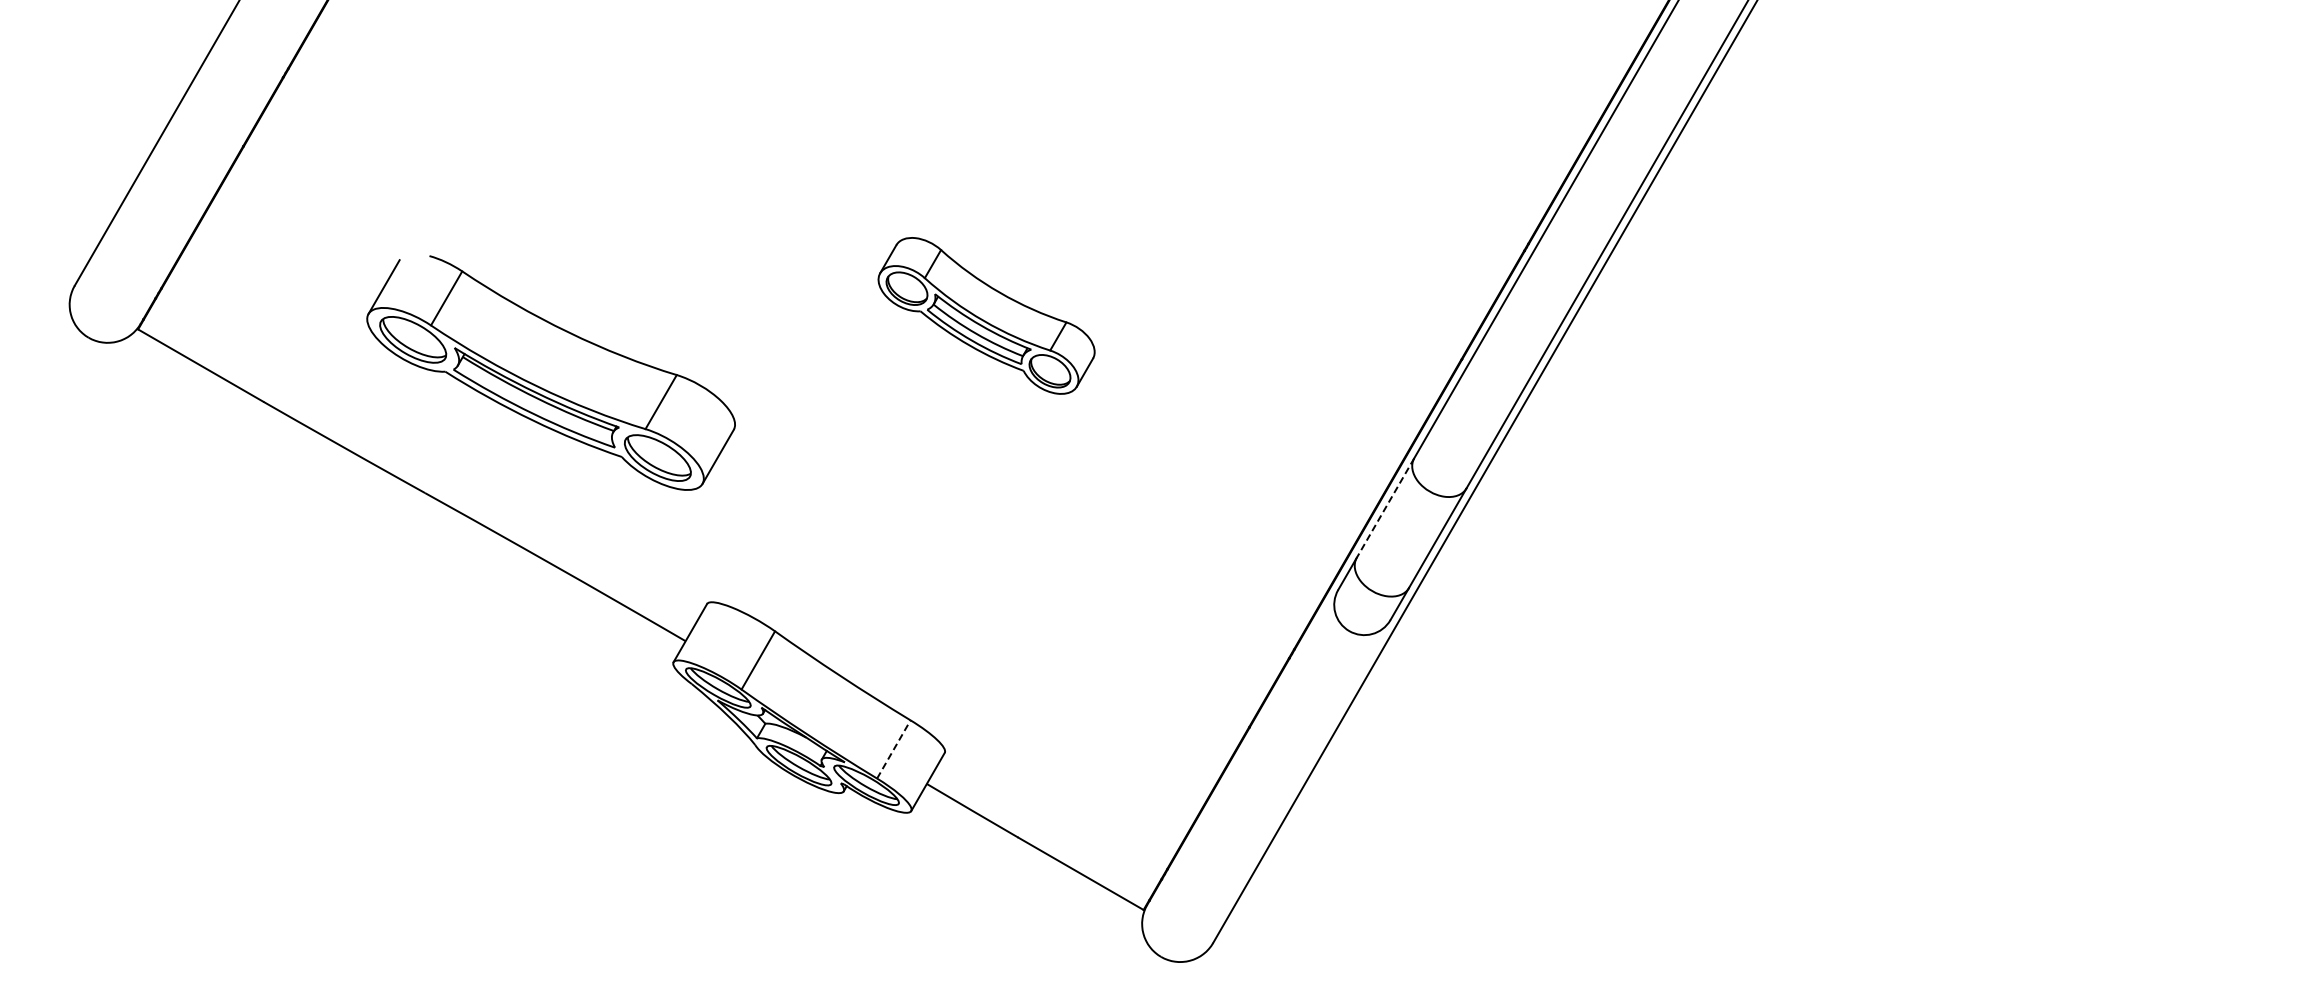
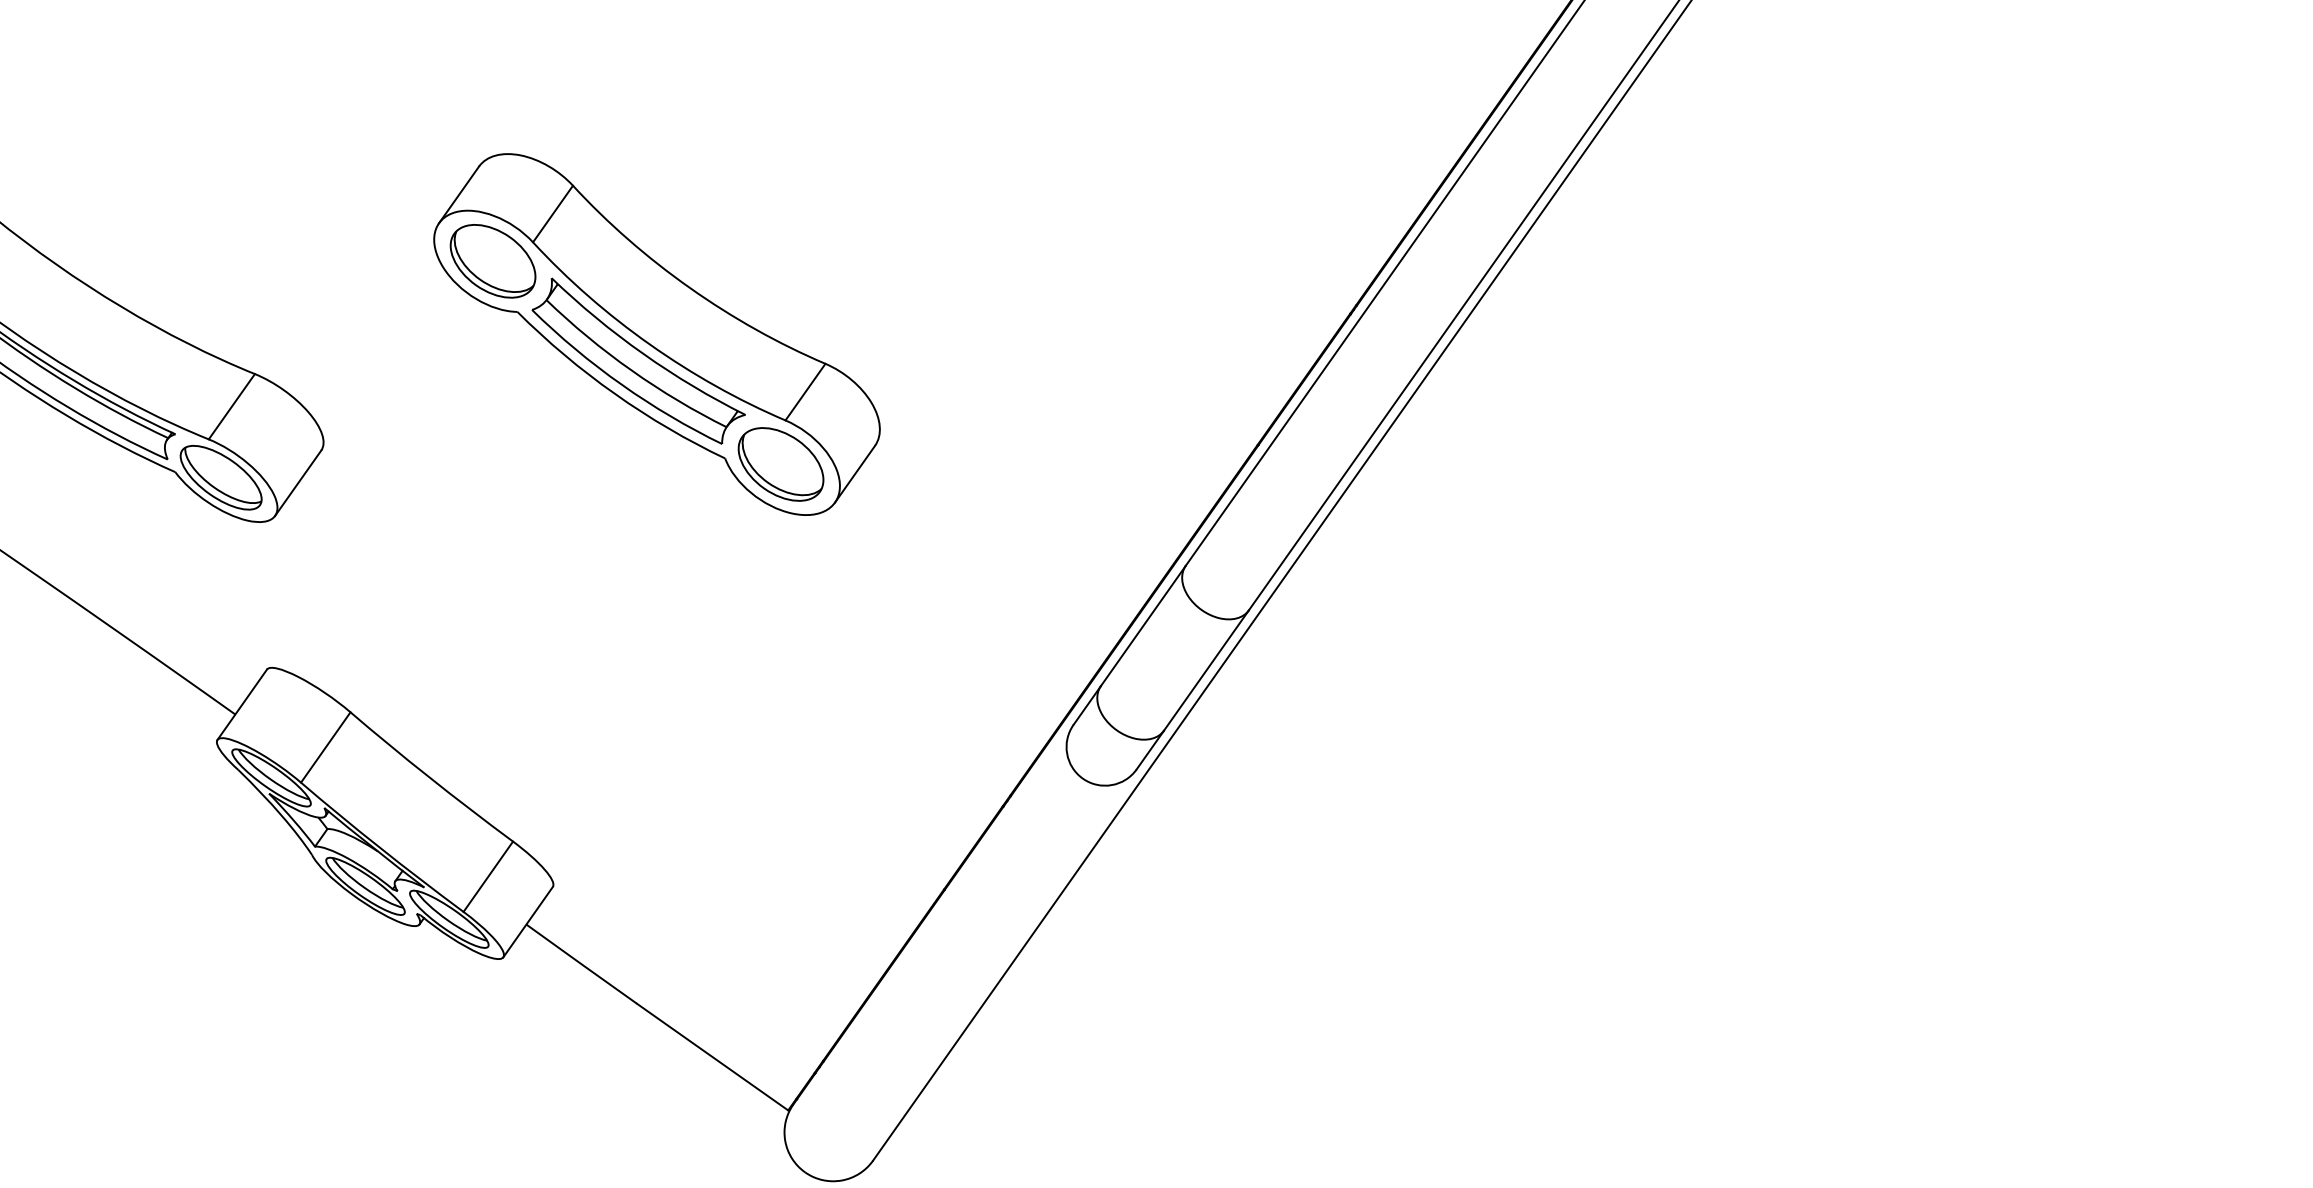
part: (986, 315) -> (656, 334), size x1.67
line: (1385, 508) -> (1143, 626), dashed -> solid
line: (893, 749) -> (487, 876), dashed -> solid

